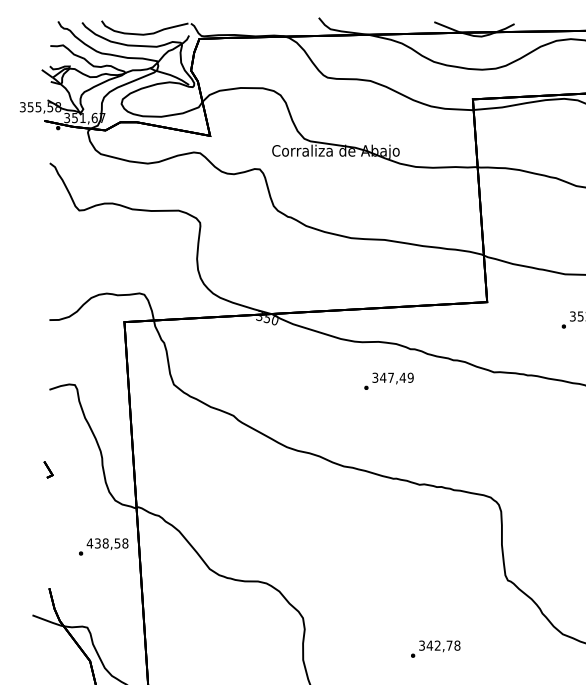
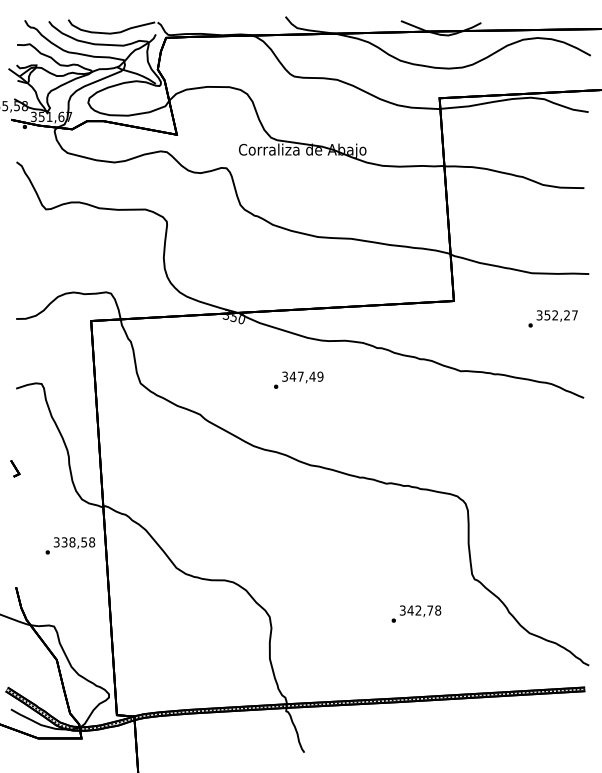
text: (388, 380) -> (298, 379), moved
text: (89, 543) -> (56, 542), 438,58 -> 338,58
text: (435, 648) -> (416, 613), moved

